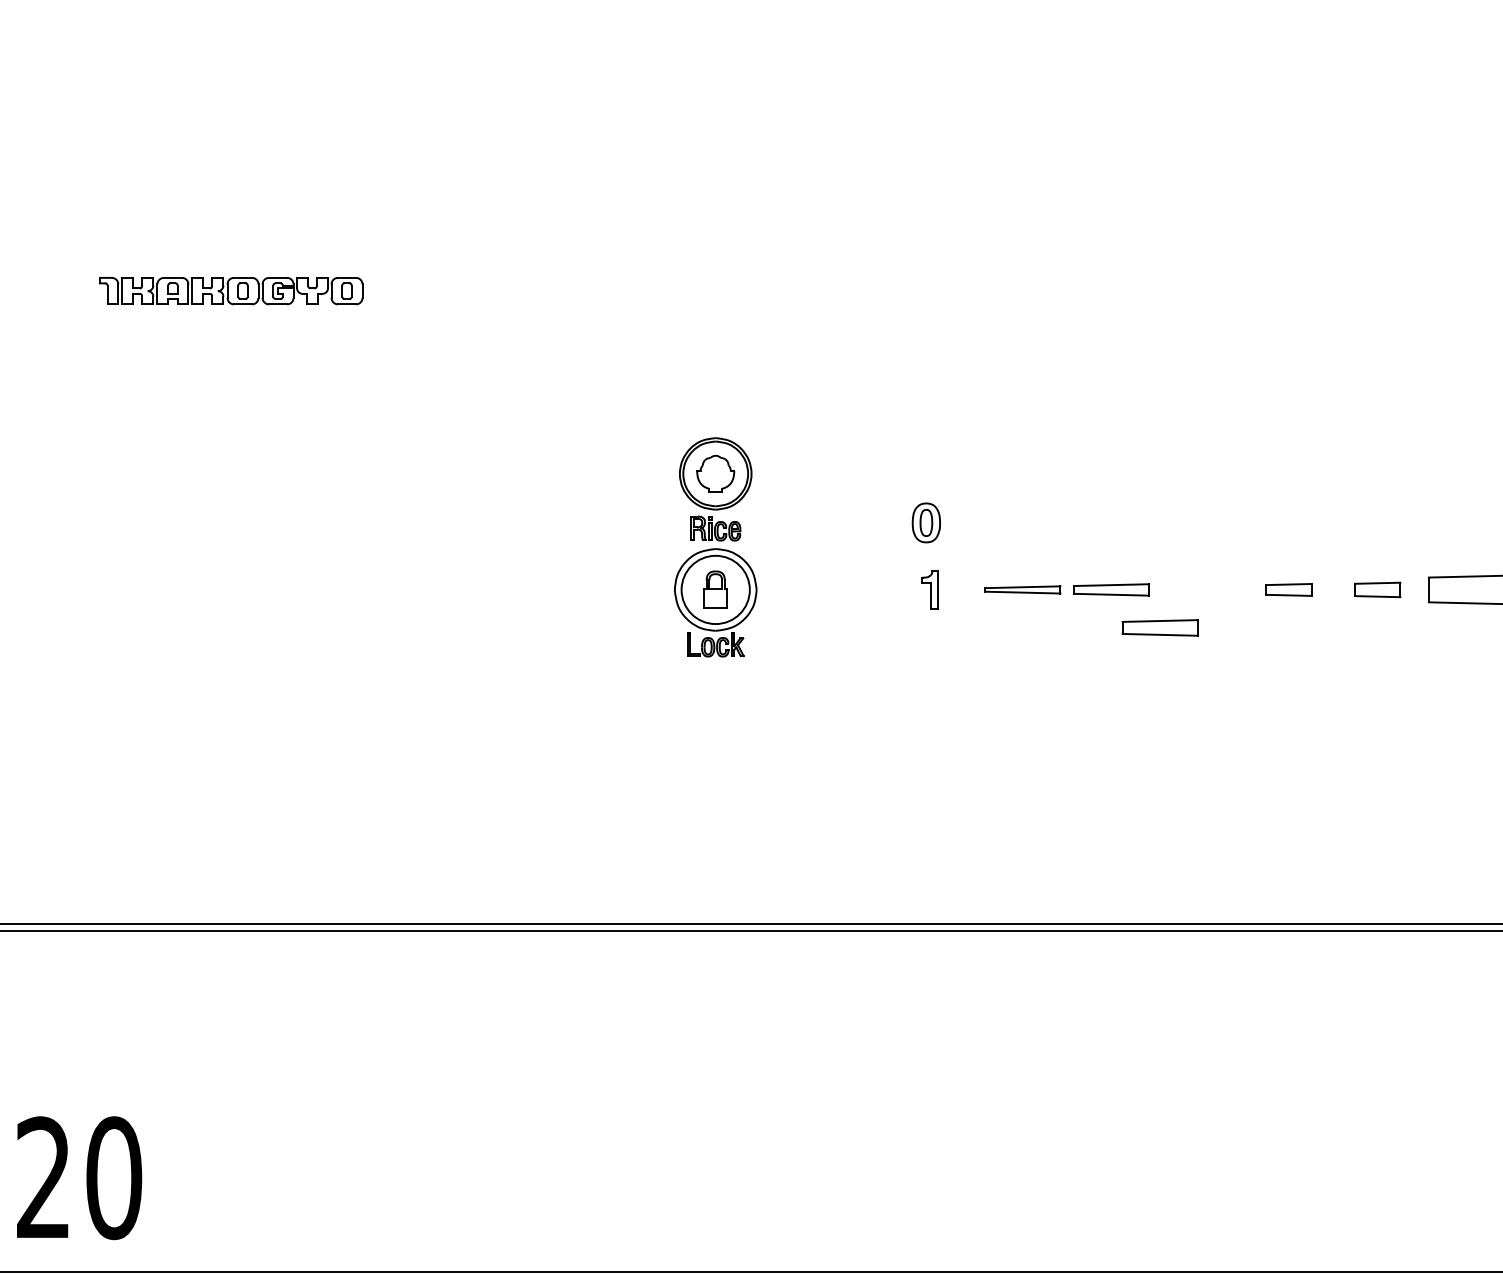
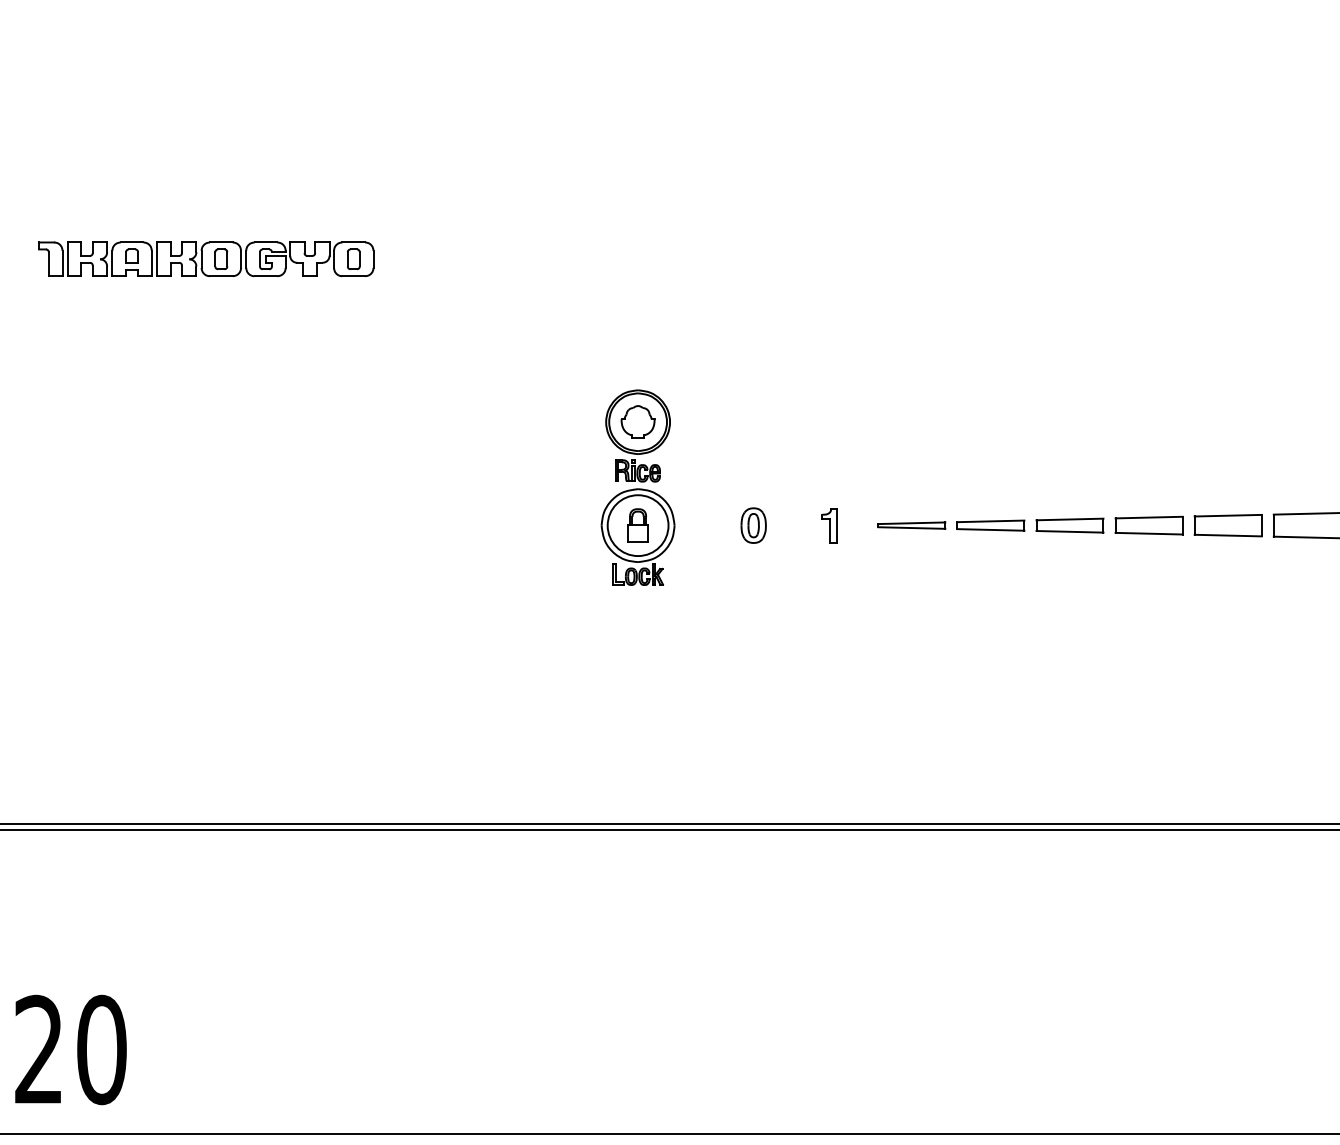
part: (230, 290) -> (205, 258), size x1.43
part: (925, 522) -> (752, 525), moved
part: (1288, 589) -> (1148, 525), size x1.67
part: (1377, 589) -> (1228, 525), size x1.67
part: (1159, 627) -> (1069, 525), moved

